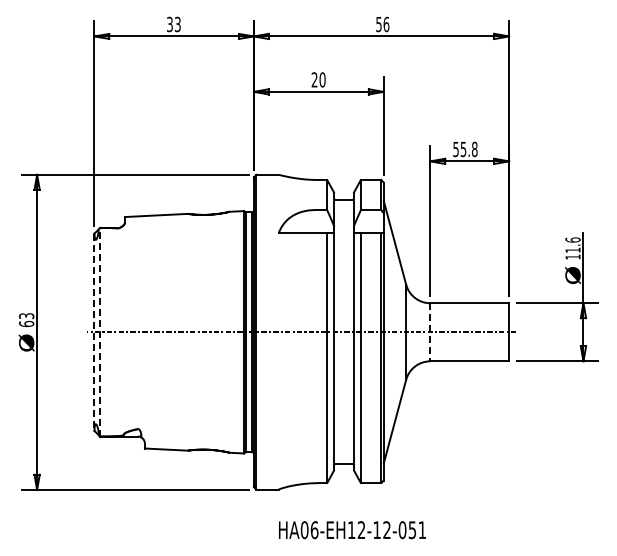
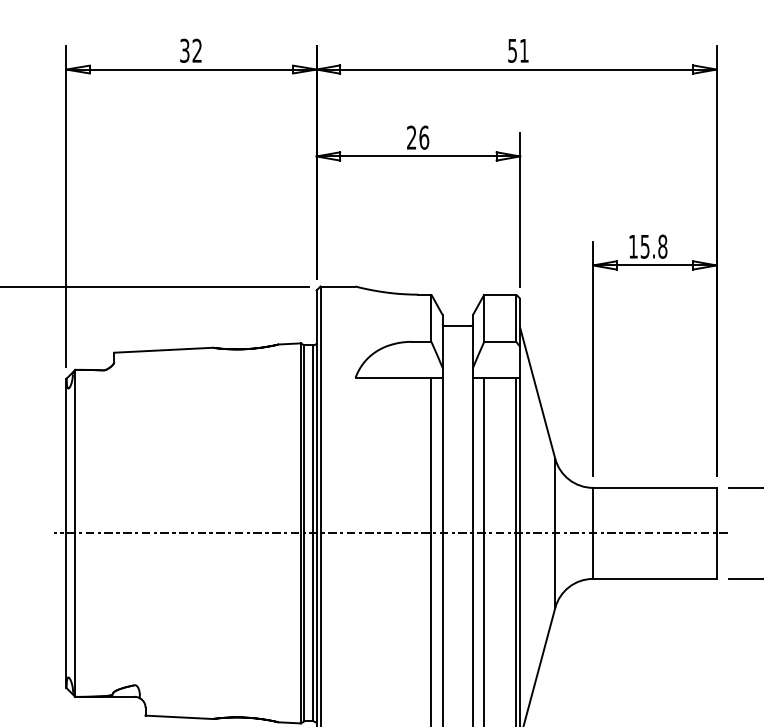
text: (177, 24) -> (196, 50), 33 -> 32
text: (386, 24) -> (524, 50), 56 -> 51
text: (322, 79) -> (424, 137), 20 -> 26
text: (455, 149) -> (632, 246), 55.8 -> 15.8
line: (100, 331) -> (75, 532), dashed -> solid
line: (94, 332) -> (66, 533), dashed -> solid
line: (430, 332) -> (593, 533), dashed -> solid

